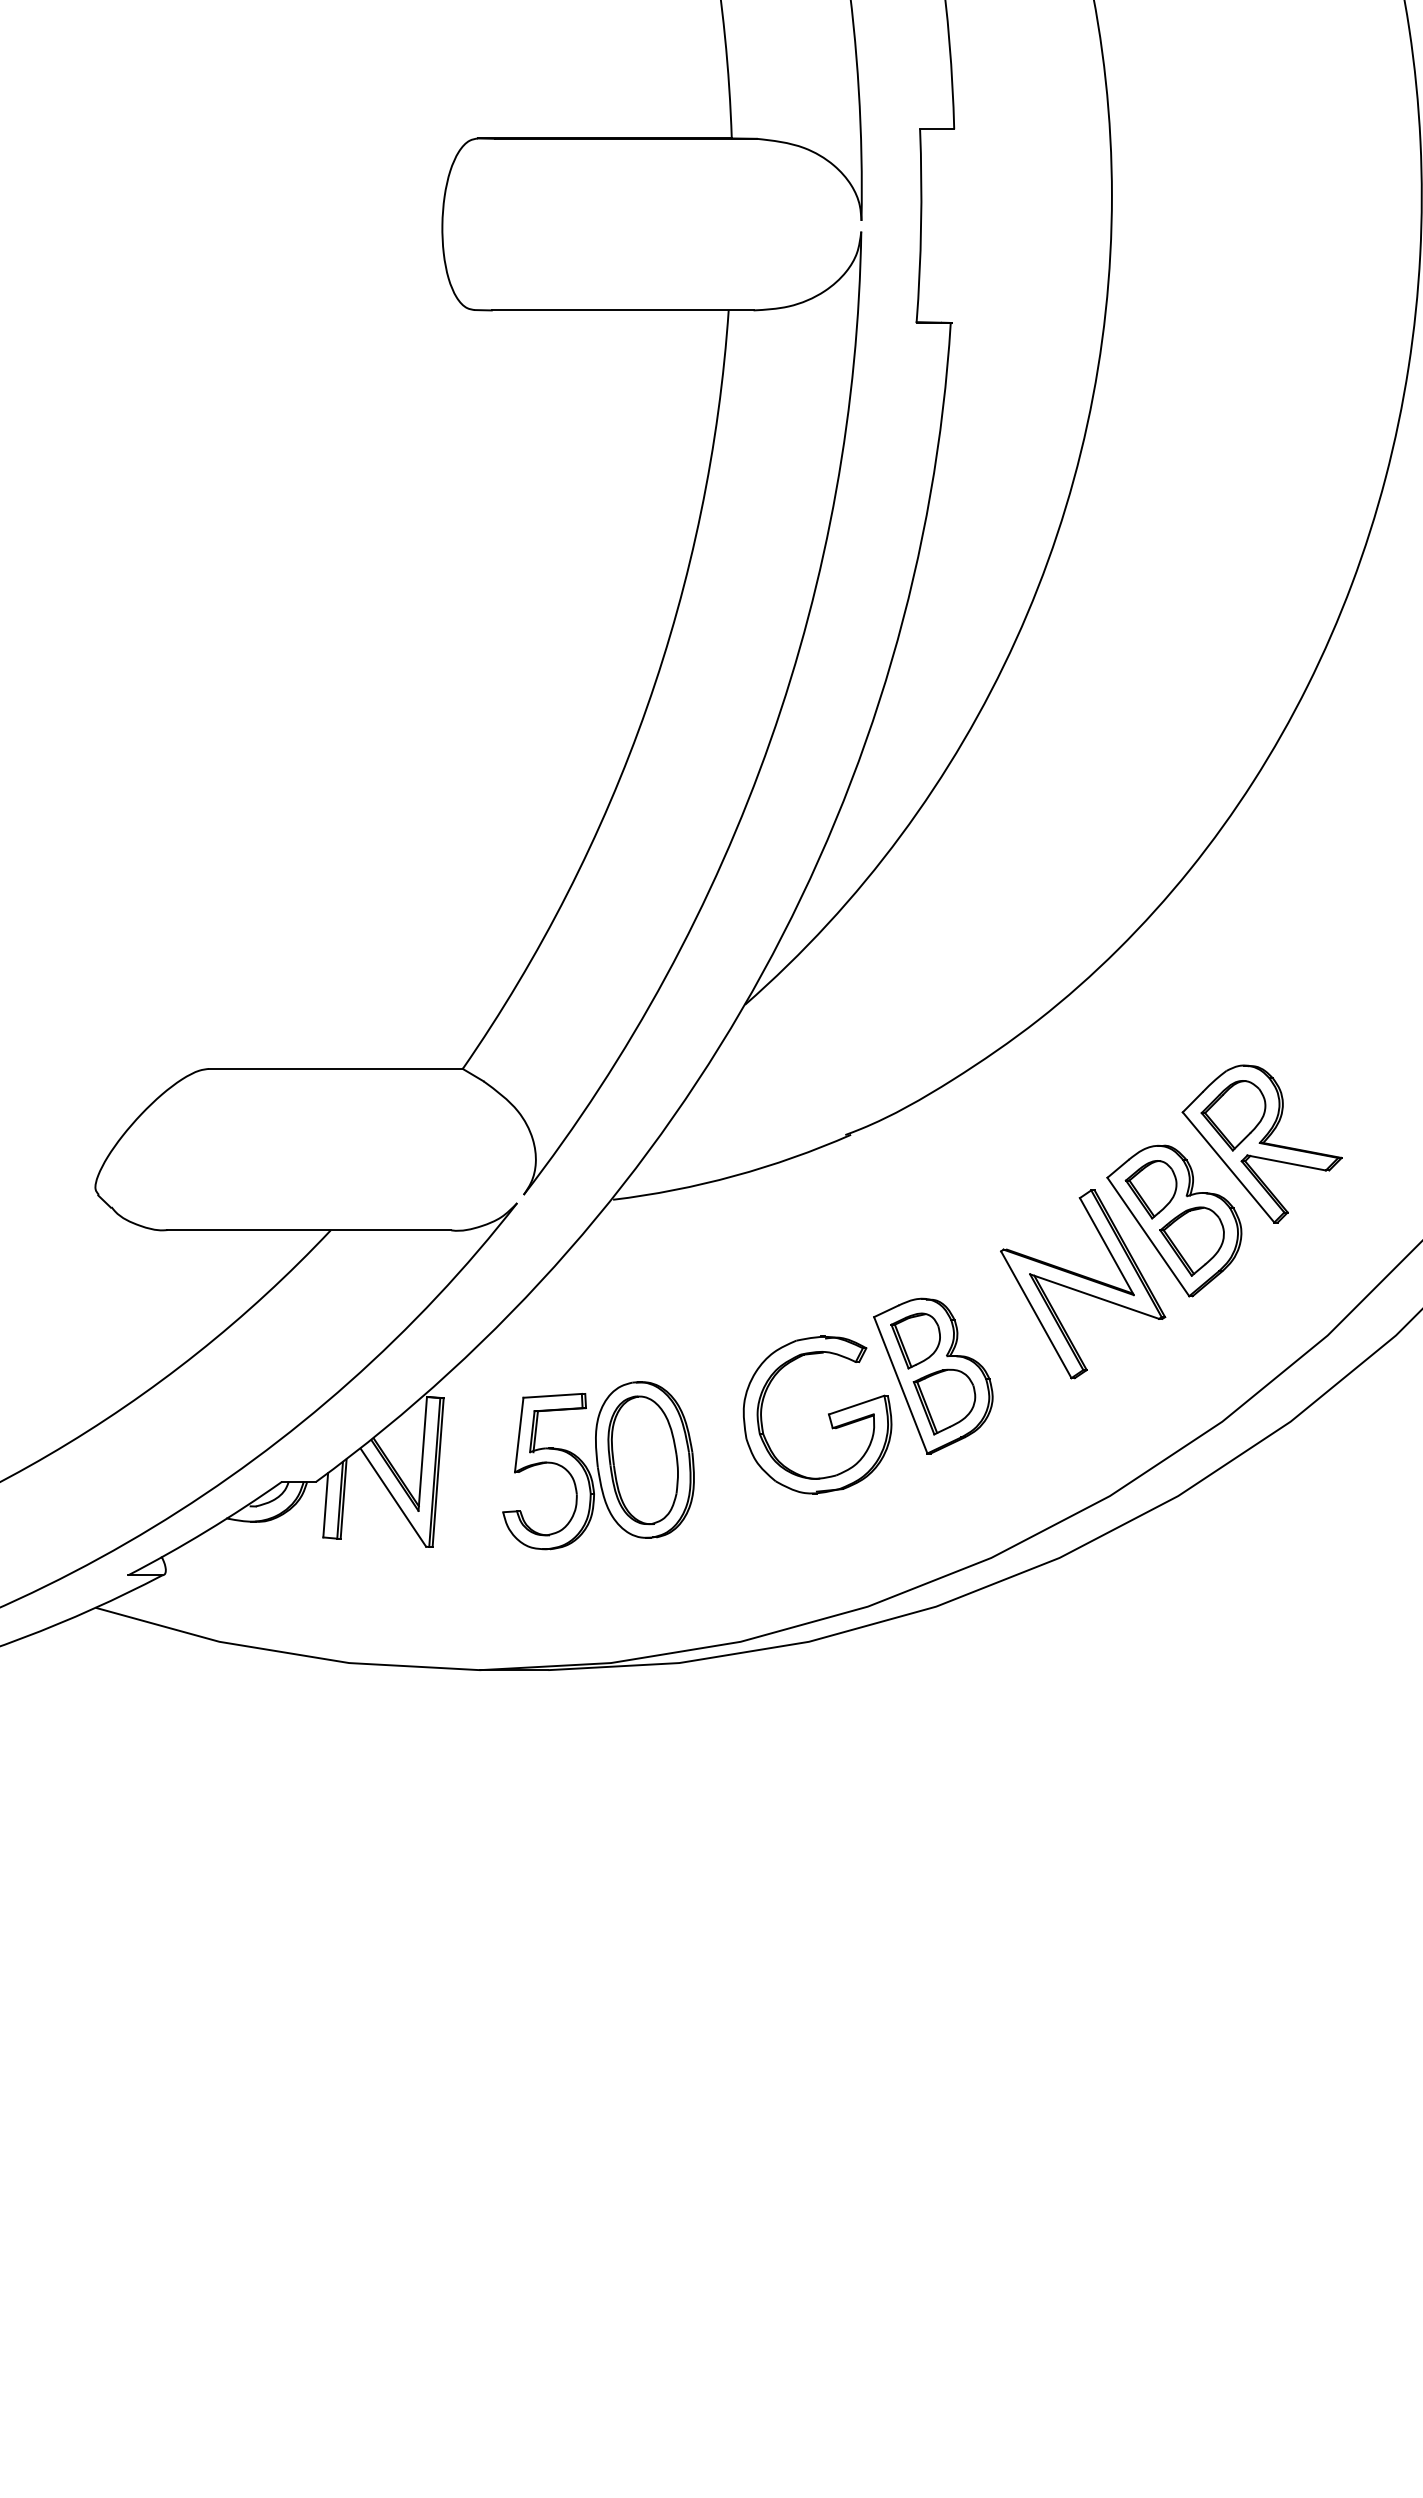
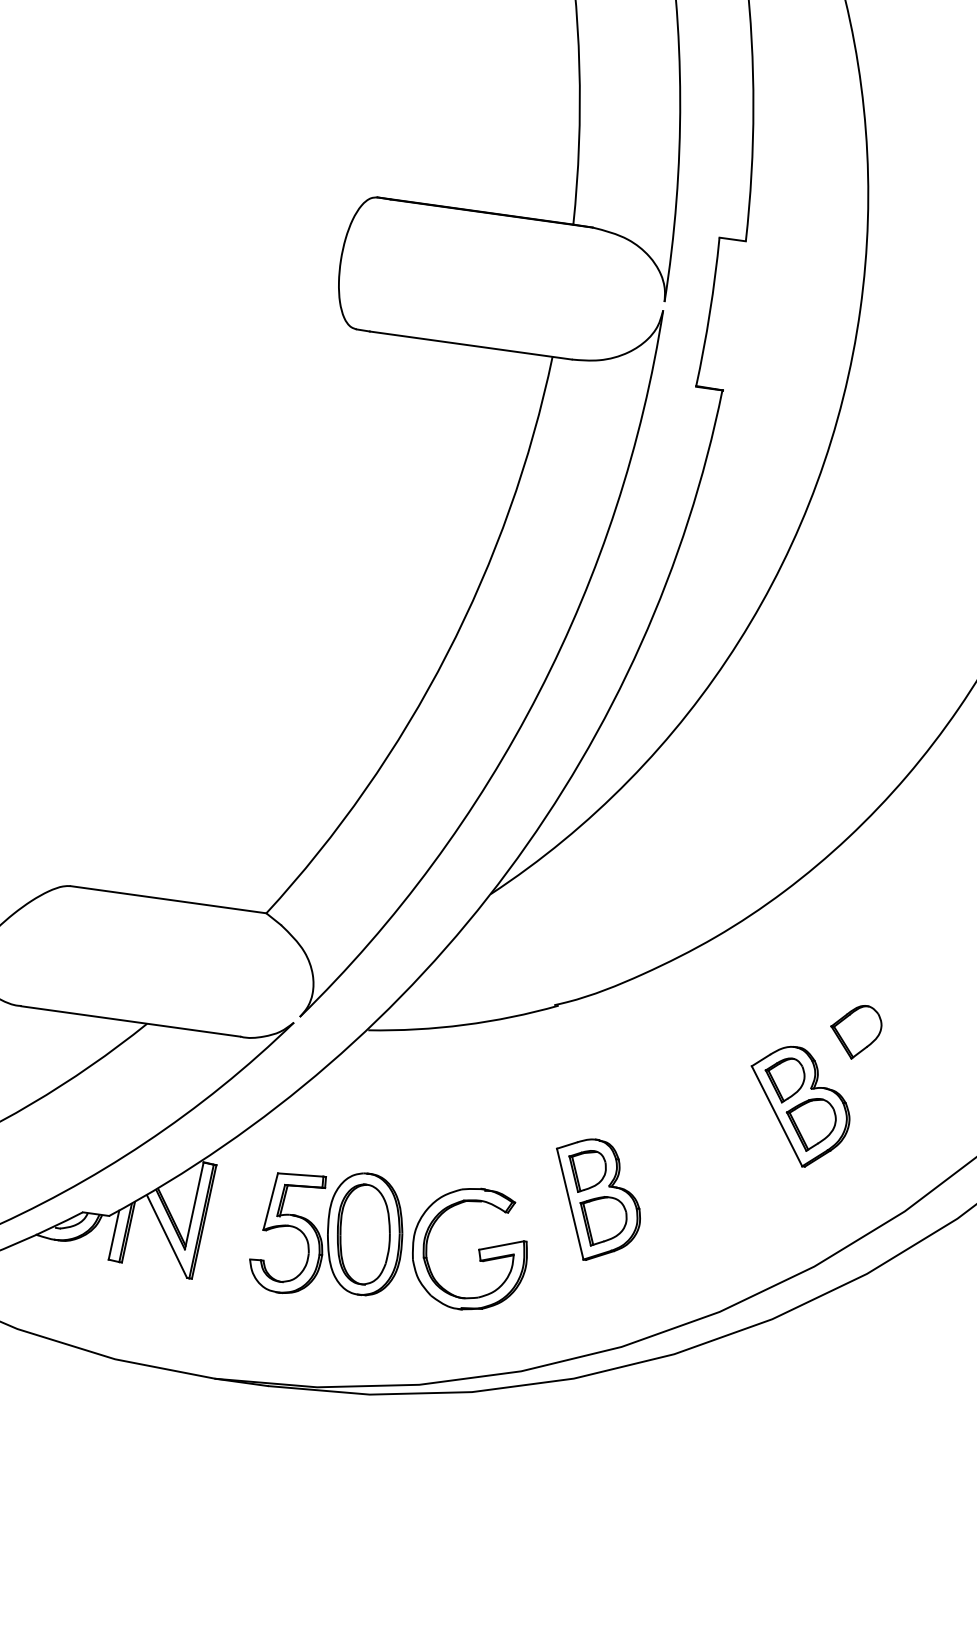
part: (1261, 1143) -> (874, 1056), removed
part: (1083, 1284) -> (721, 1145), removed
part: (828, 1414) -> (478, 1249), moved

